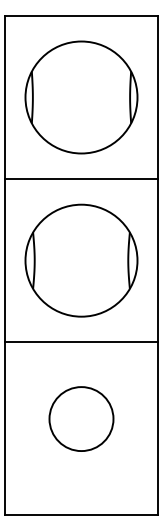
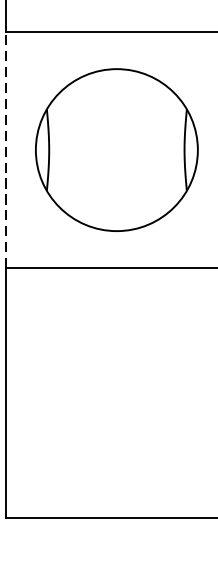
line: (4, 260) -> (5, 149), solid -> dashed
circle: (81, 418) -> (116, 378), removed

